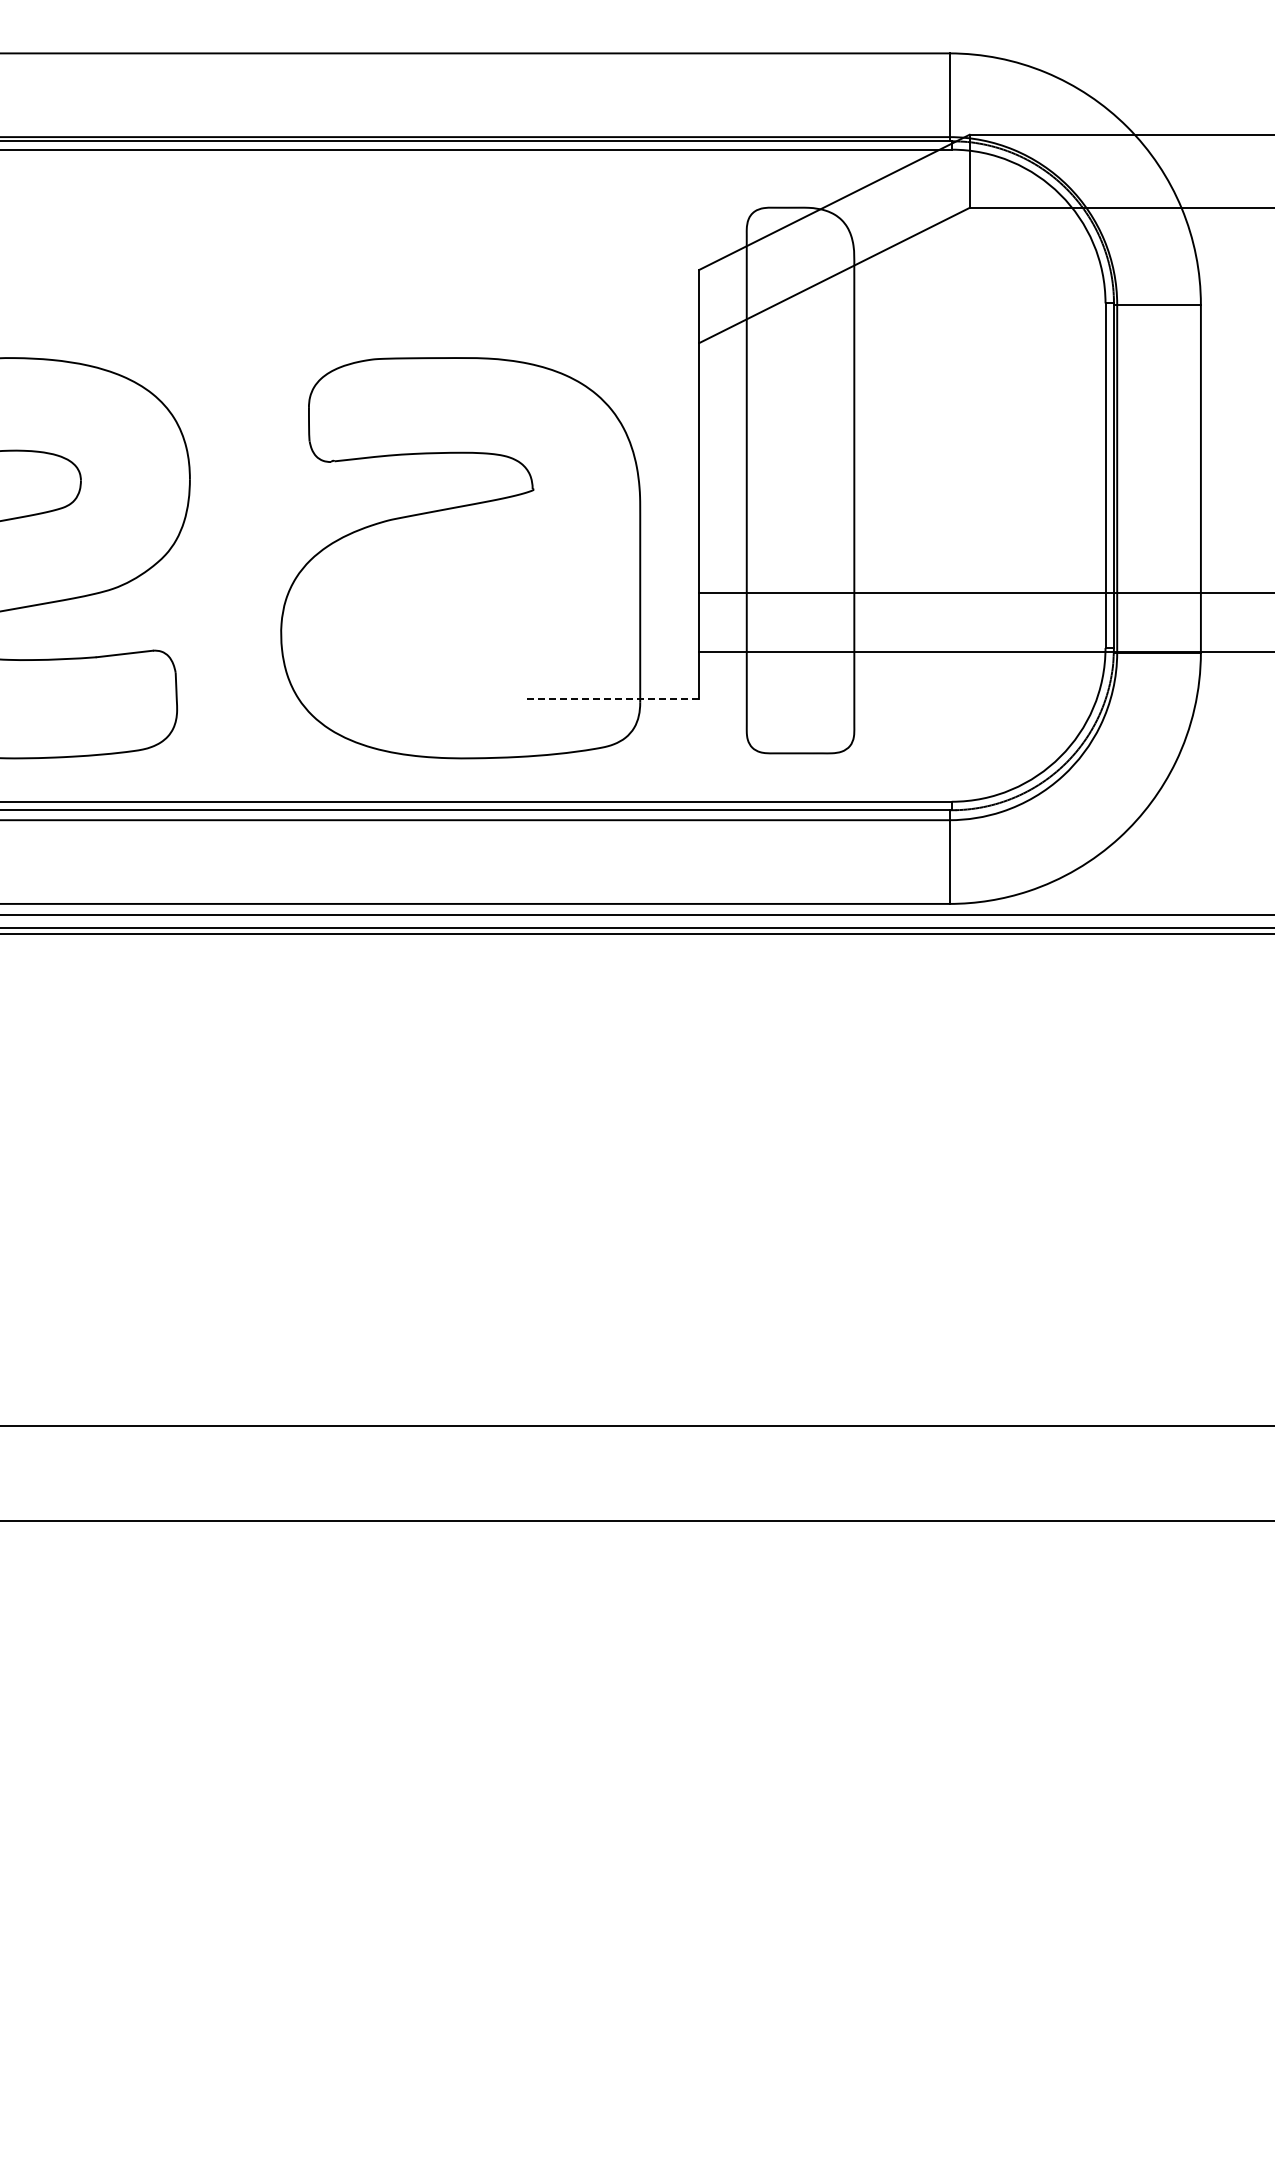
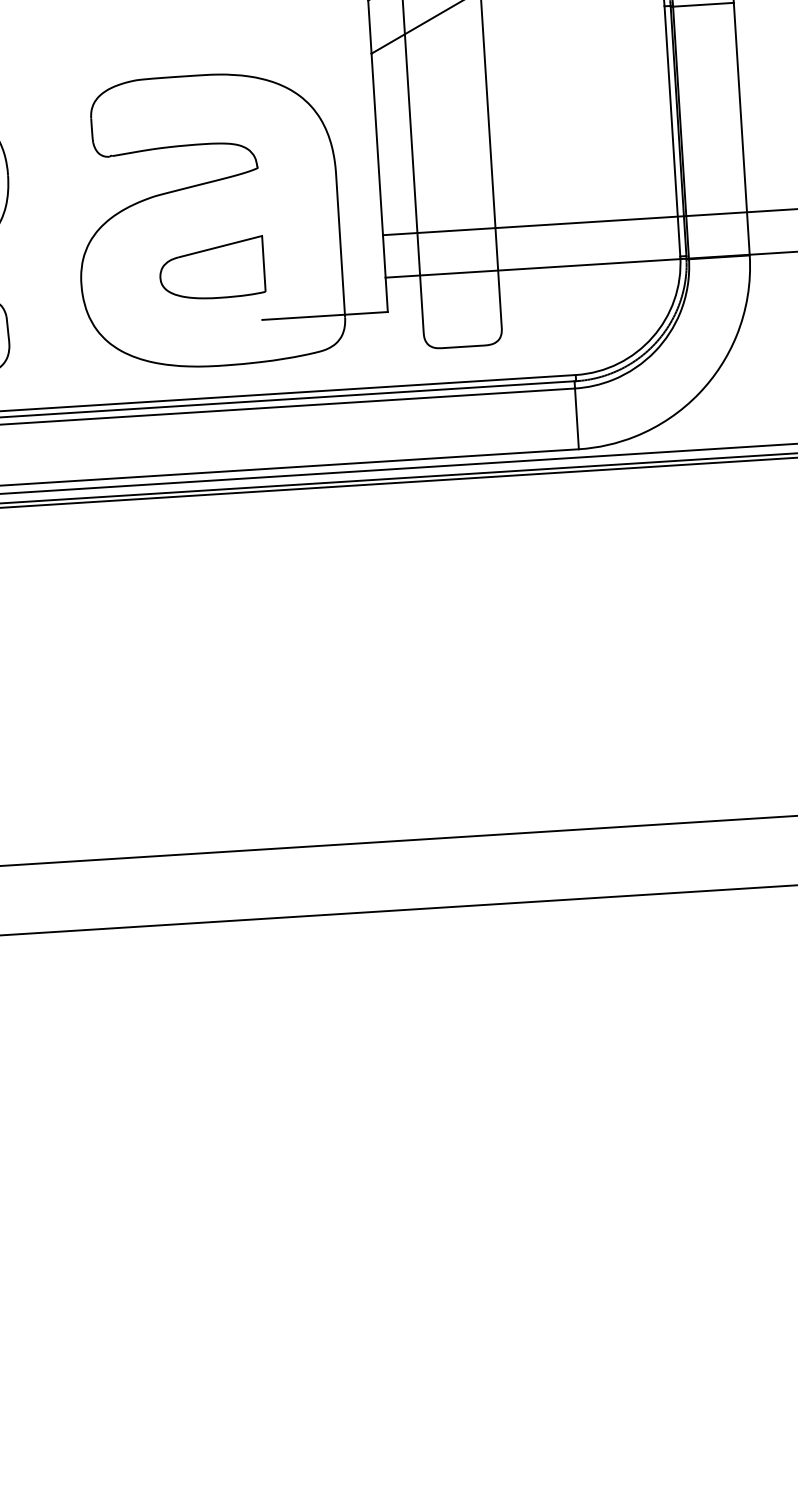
part: (461, 623) -> (211, 268), added
line: (612, 699) -> (324, 316), dashed -> solid

